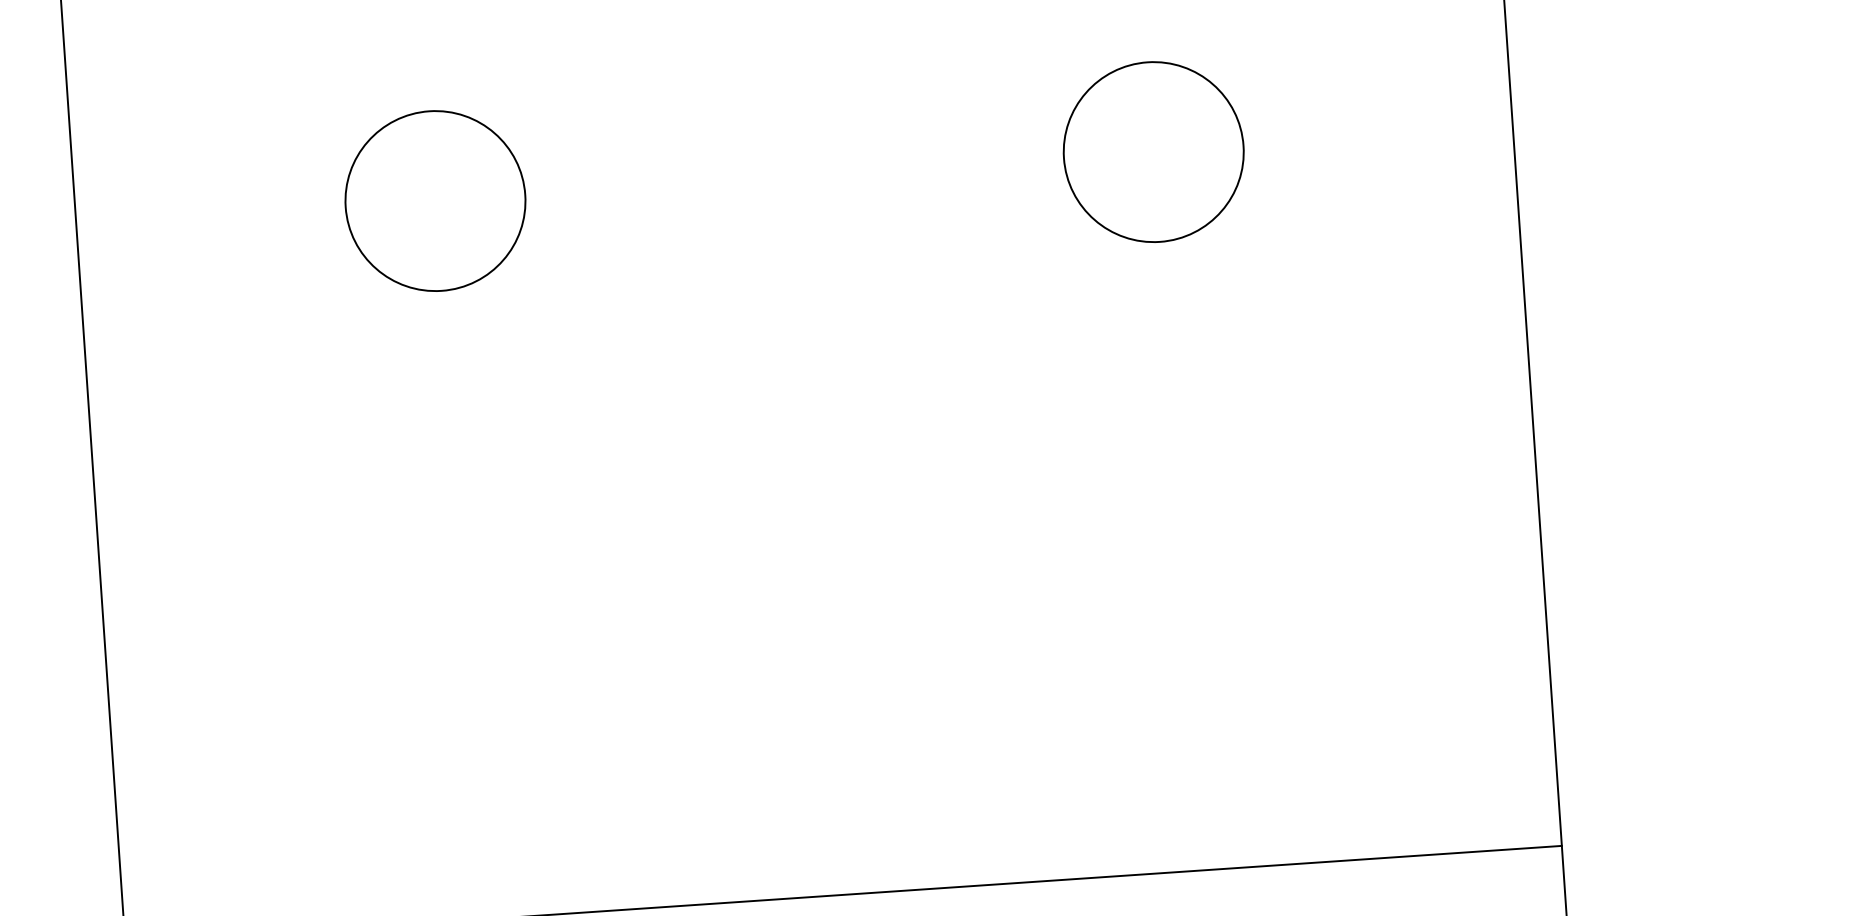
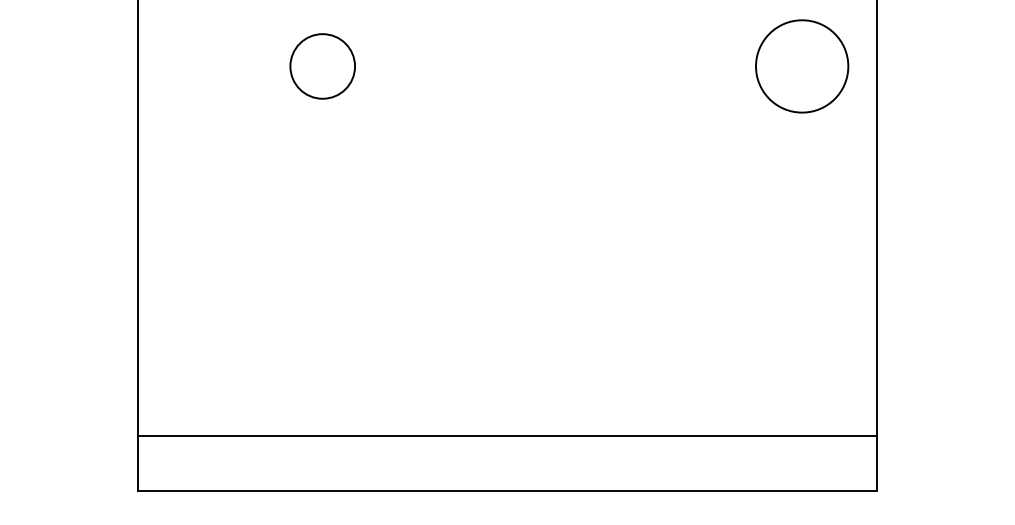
circle: (1154, 152) -> (802, 66), moved
circle: (434, 201) -> (322, 66), size x0.7

